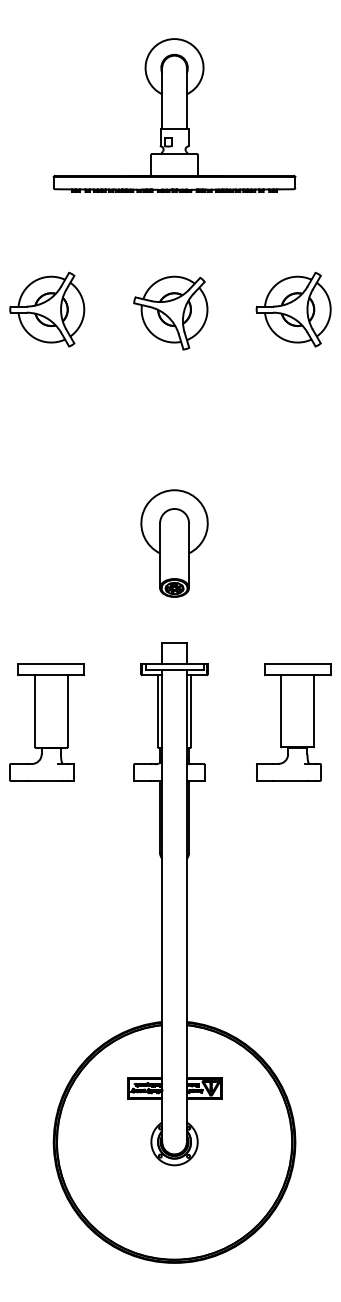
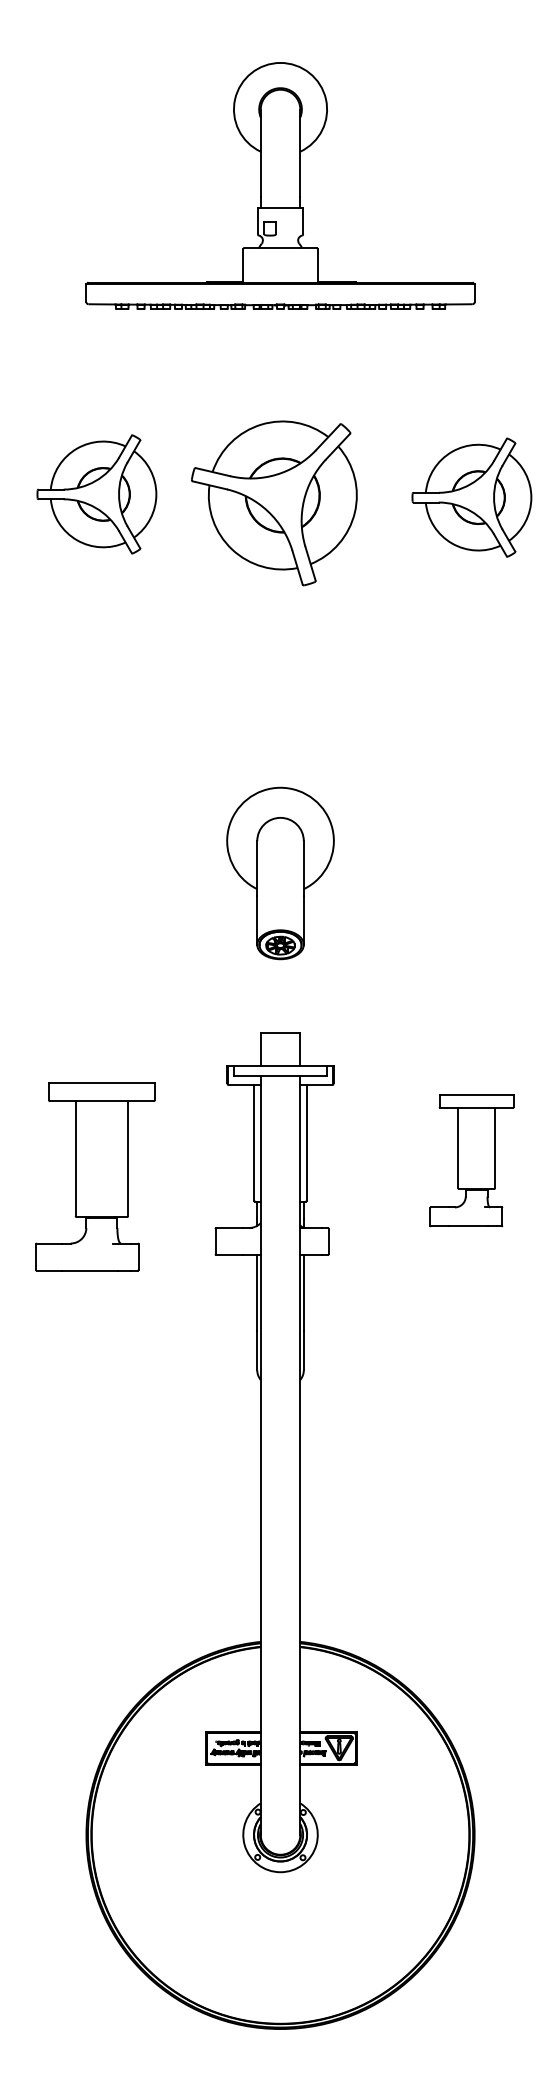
part: (47, 309) -> (97, 494), moved
part: (170, 312) -> (274, 502), size x1.4
part: (46, 722) -> (94, 1176), moved
part: (293, 722) -> (471, 1160), size x0.7

